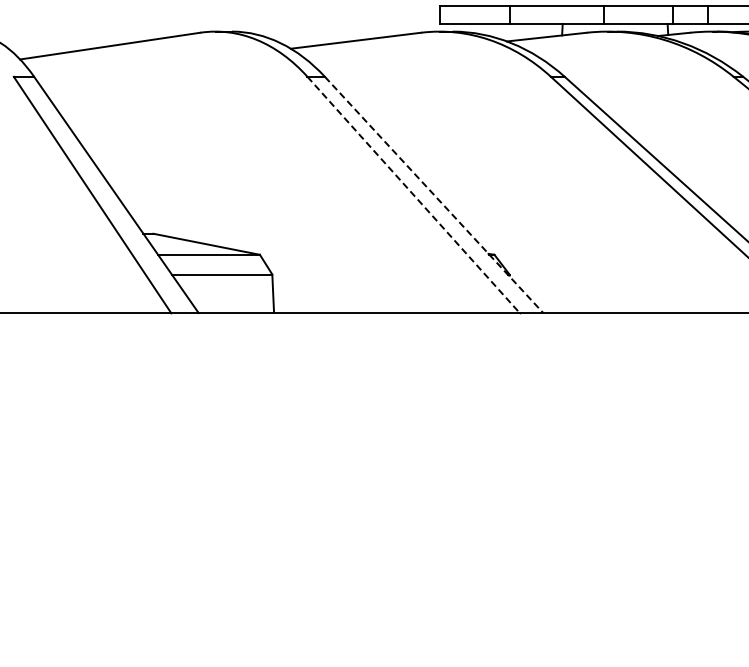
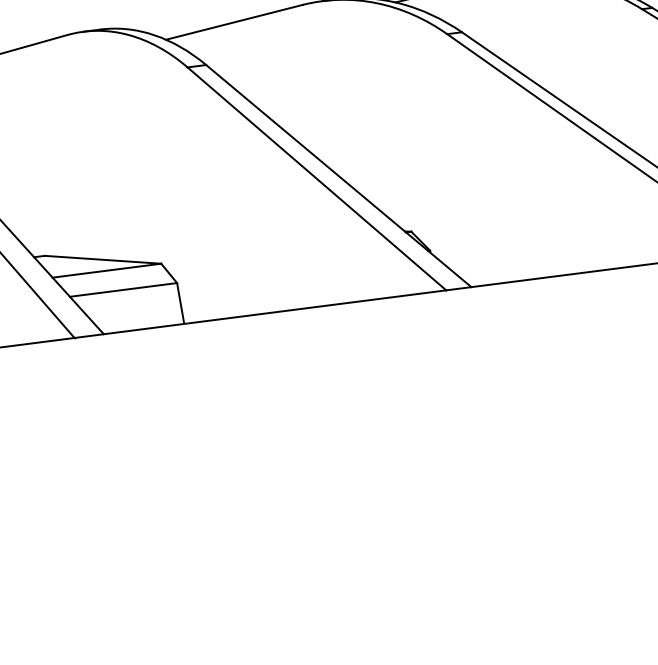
line: (413, 194) -> (316, 178), dashed -> solid
line: (434, 194) -> (339, 175), dashed -> solid

